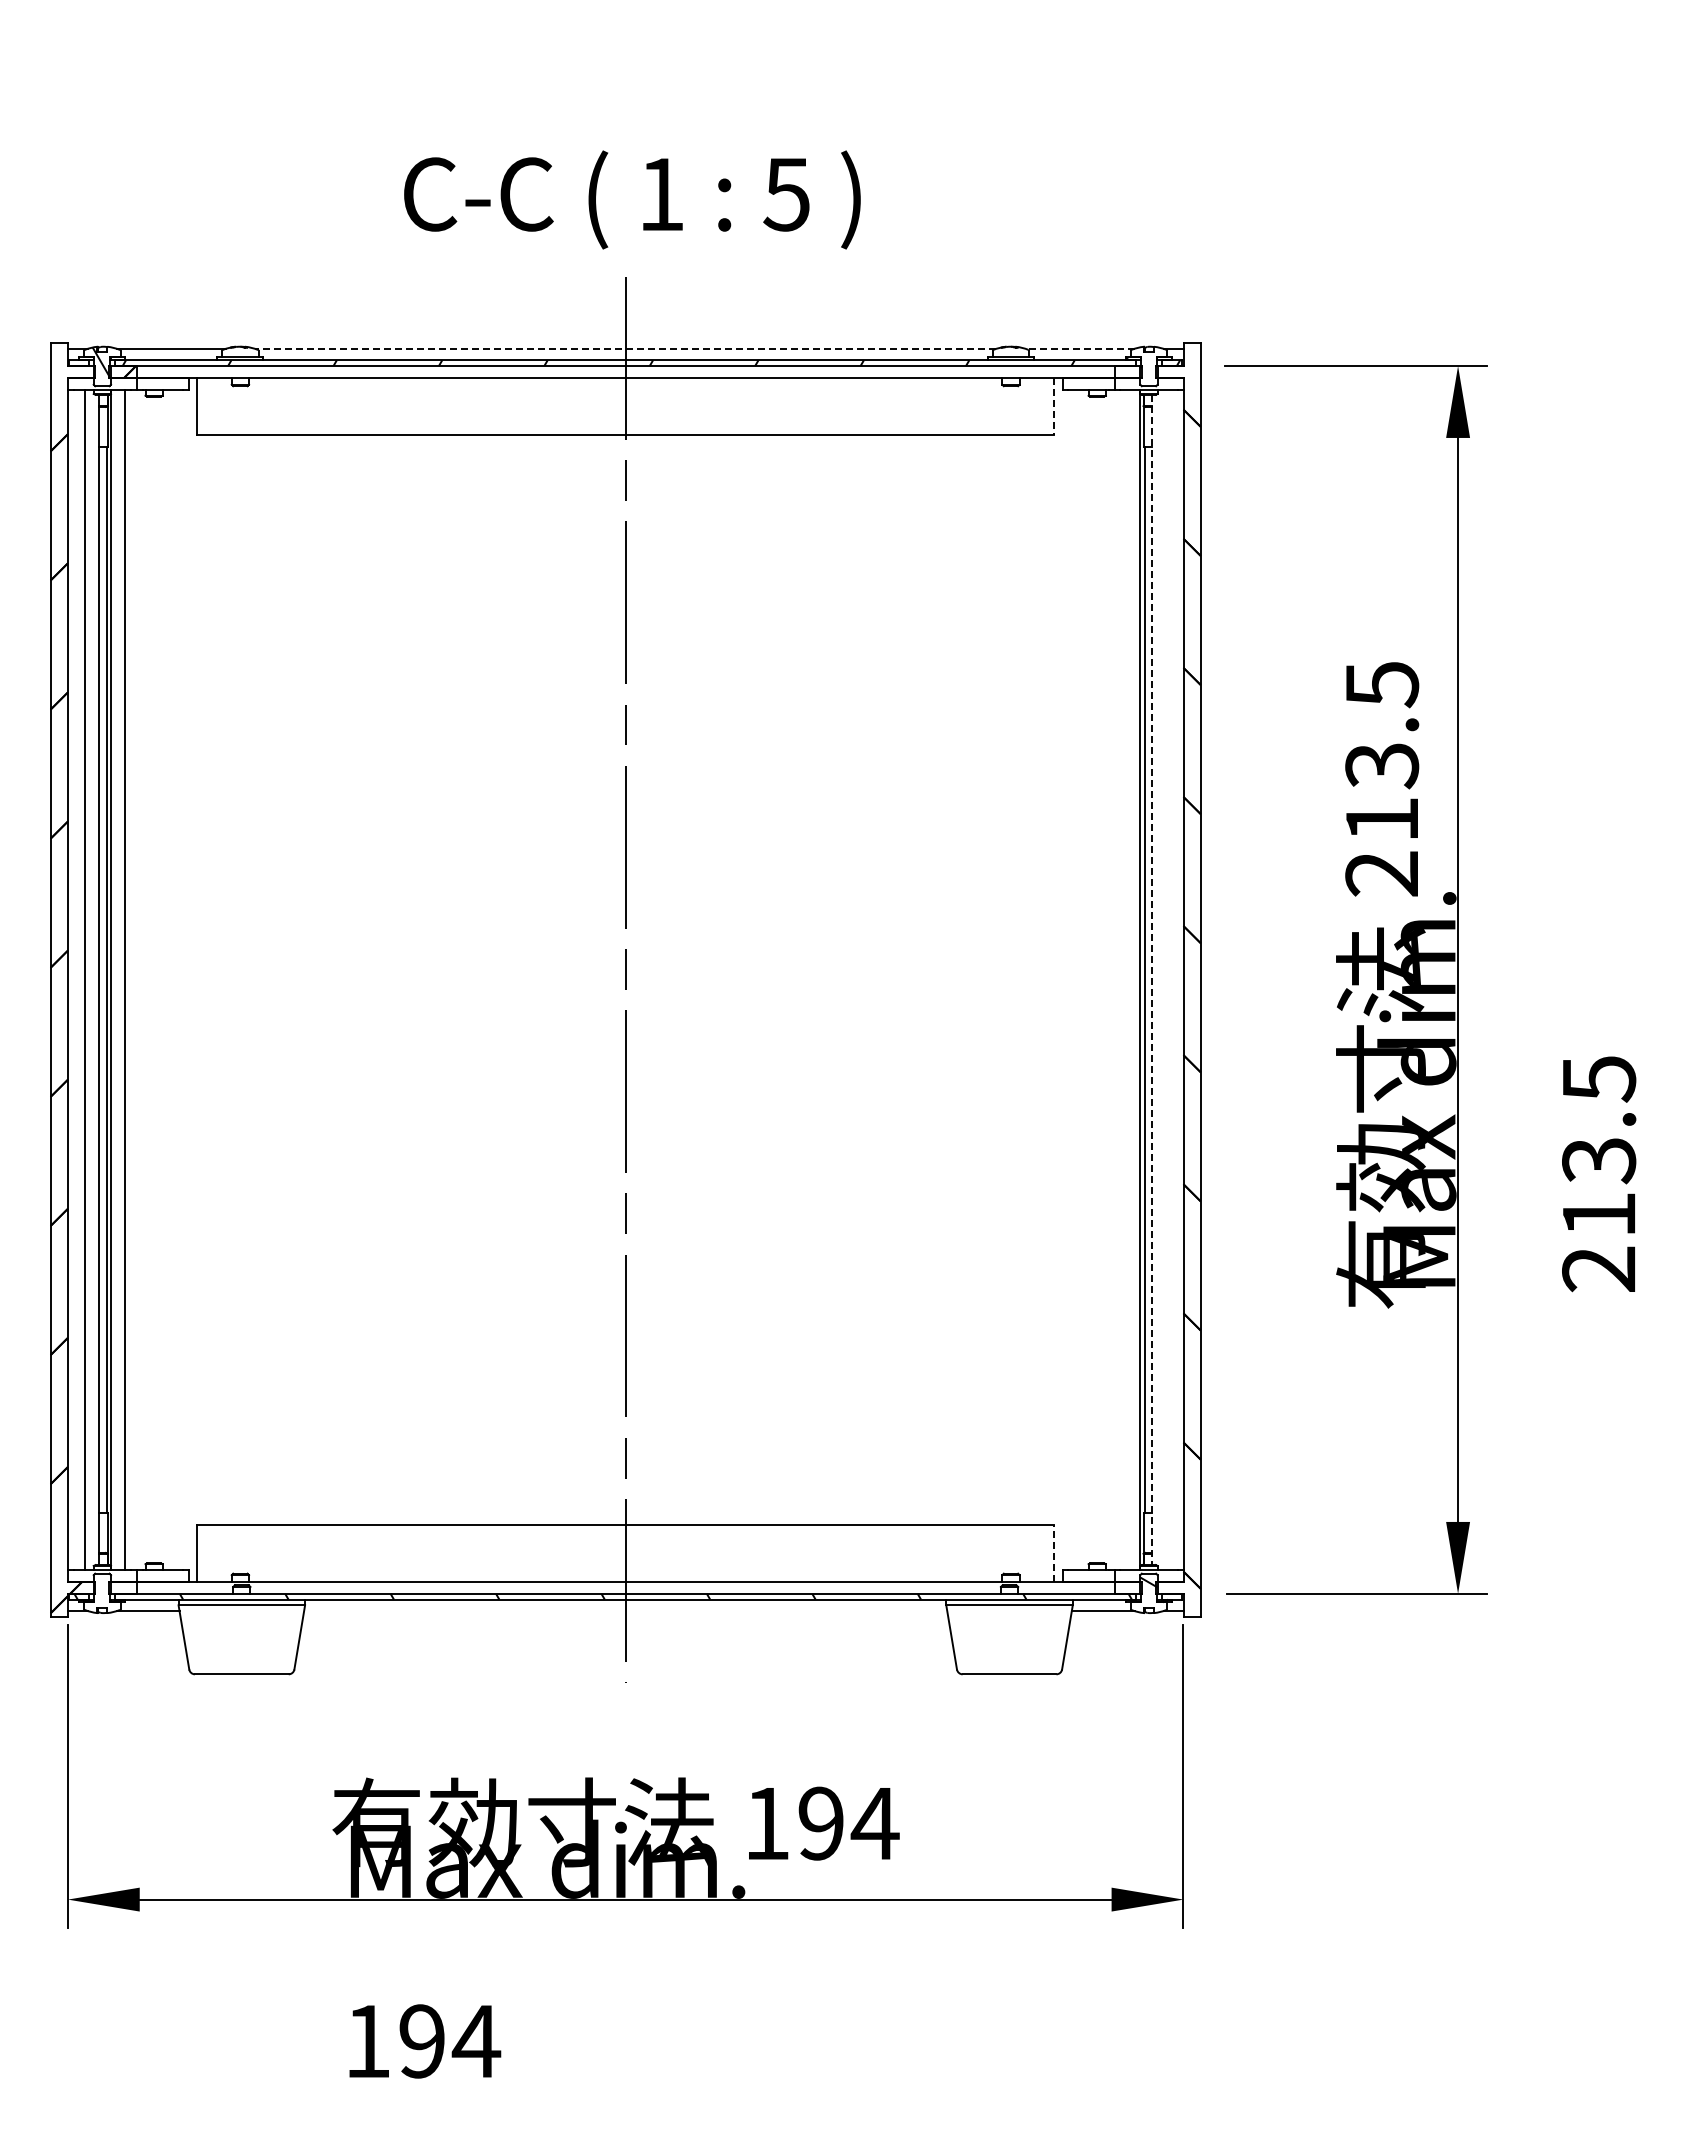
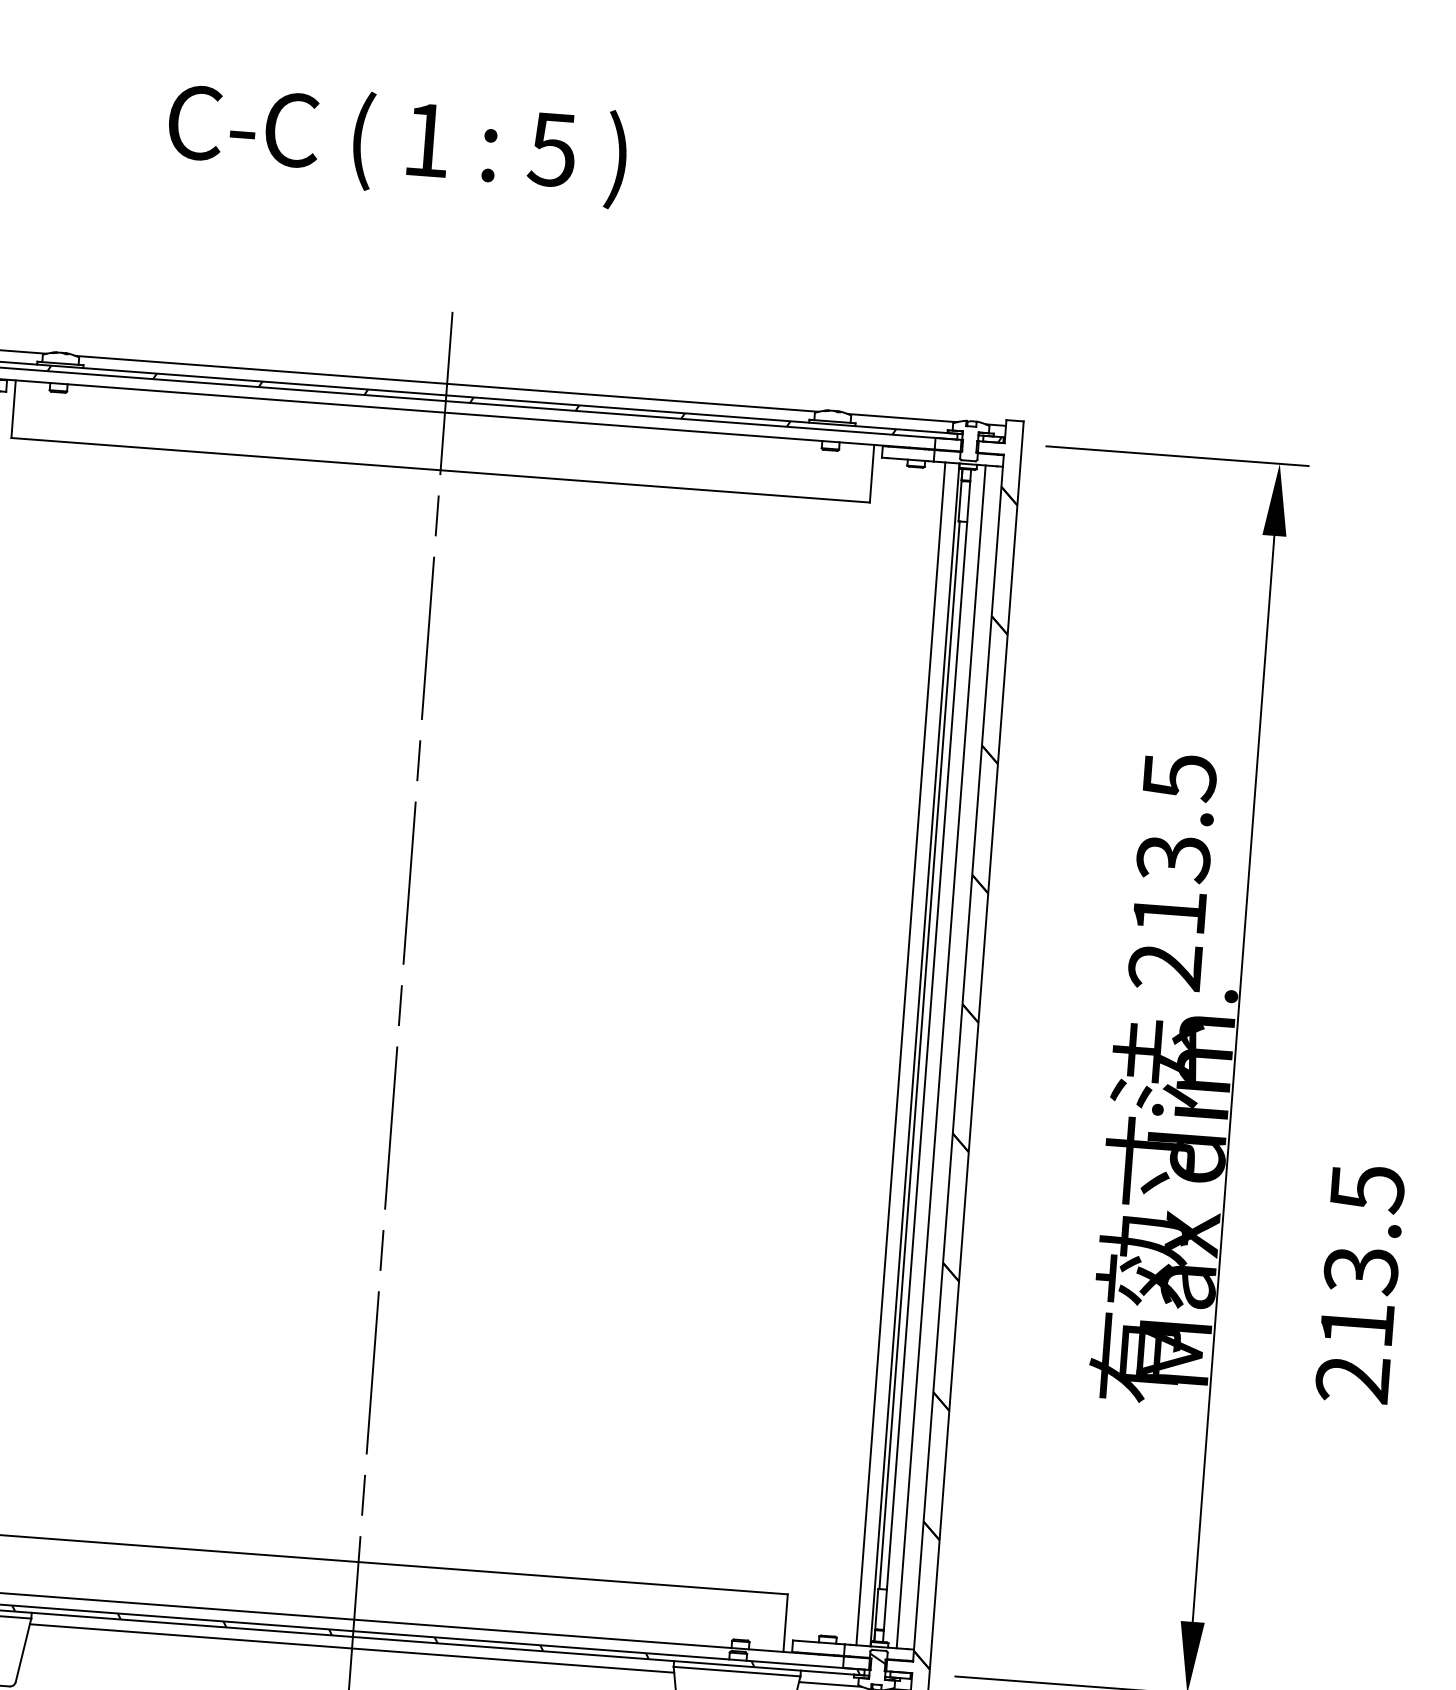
text: (632, 199) -> (397, 143), moved
line: (625, 348) -> (446, 383), dashed -> solid
line: (1079, 348) -> (901, 417), dashed -> solid
line: (1054, 406) -> (872, 473), dashed -> solid
line: (1125, 979) -> (900, 1053), added
line: (1166, 979) -> (941, 1056), added
line: (1152, 980) -> (927, 1056), dashed -> solid
line: (1054, 1553) -> (786, 1623), dashed -> solid
line: (625, 1611) -> (351, 1648), added

